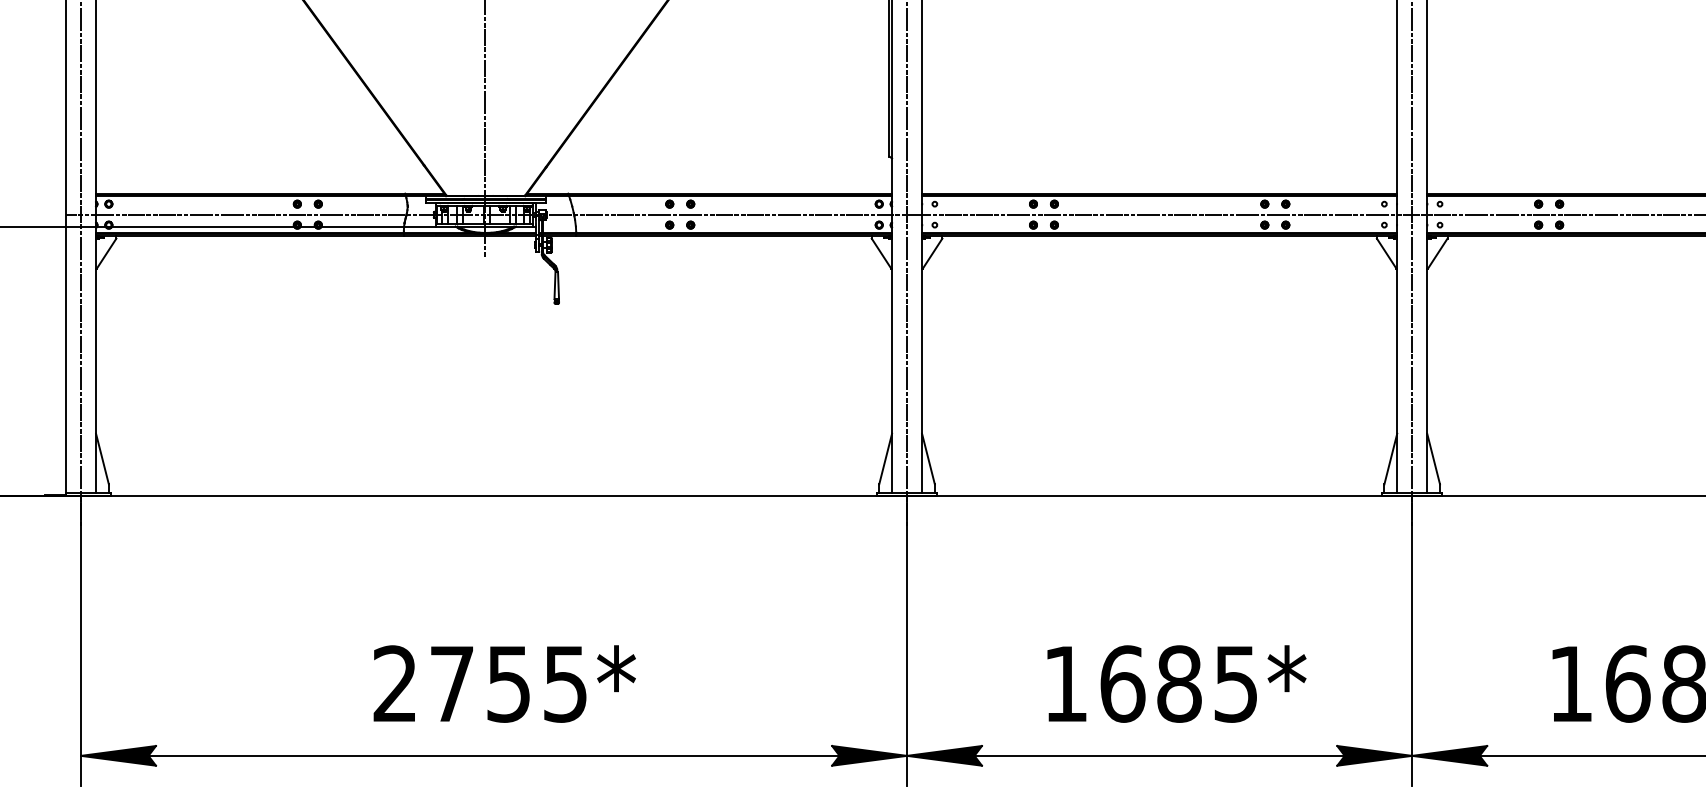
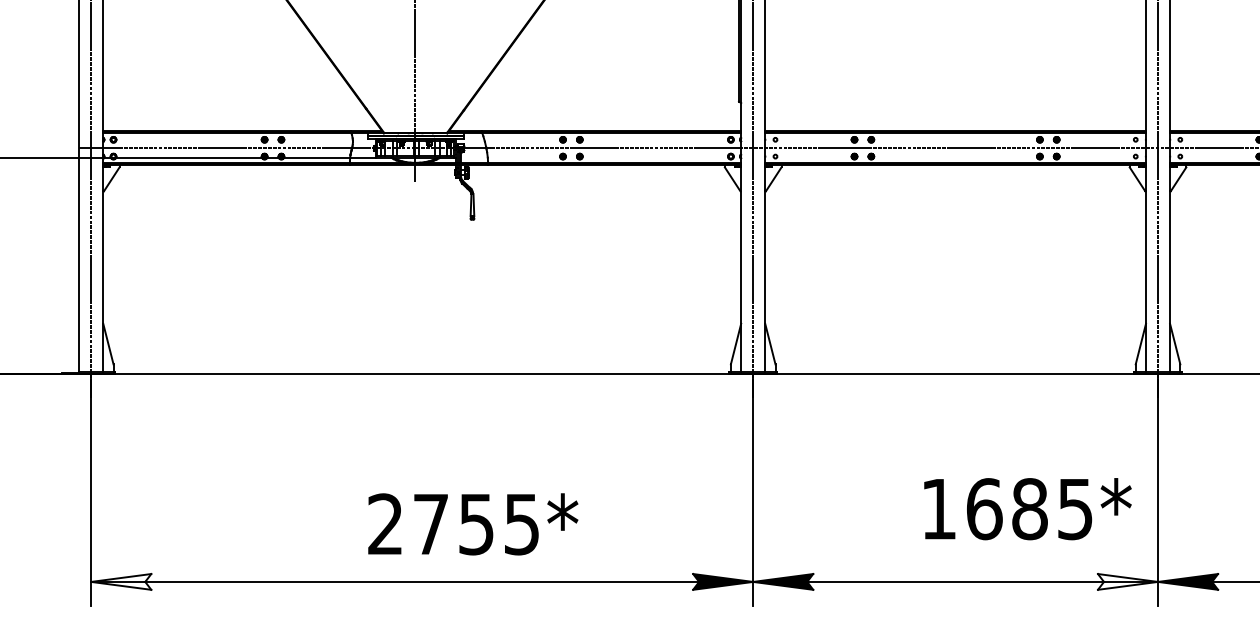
text: (504, 683) -> (473, 523), moved
text: (1176, 683) -> (1027, 508), moved
fill: (118, 755) -> (121, 581), removed
fill: (1374, 755) -> (1127, 581), removed

